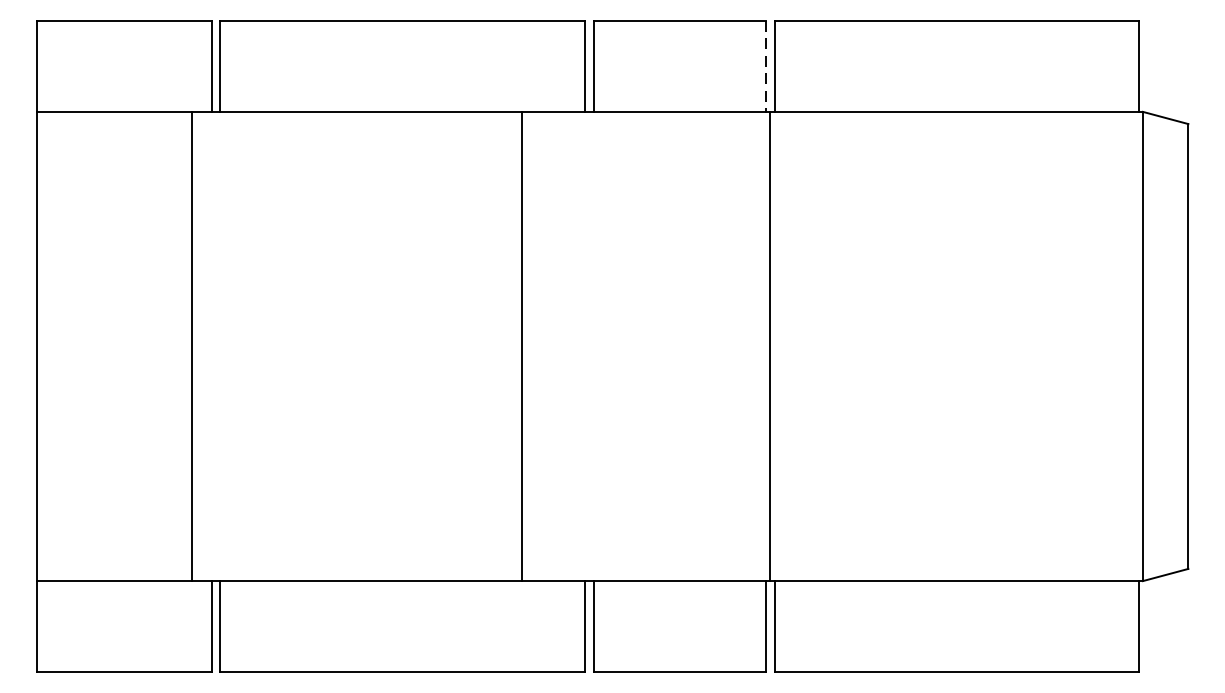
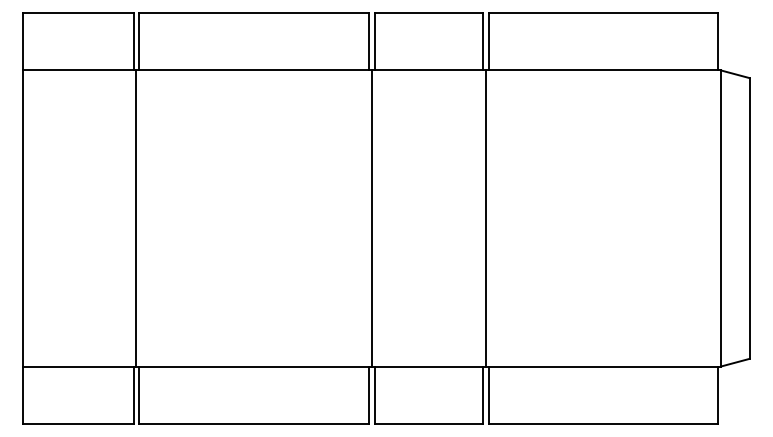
line: (766, 65) -> (483, 41), dashed -> solid
line: (192, 346) -> (136, 218), moved
line: (522, 346) -> (372, 218), moved

